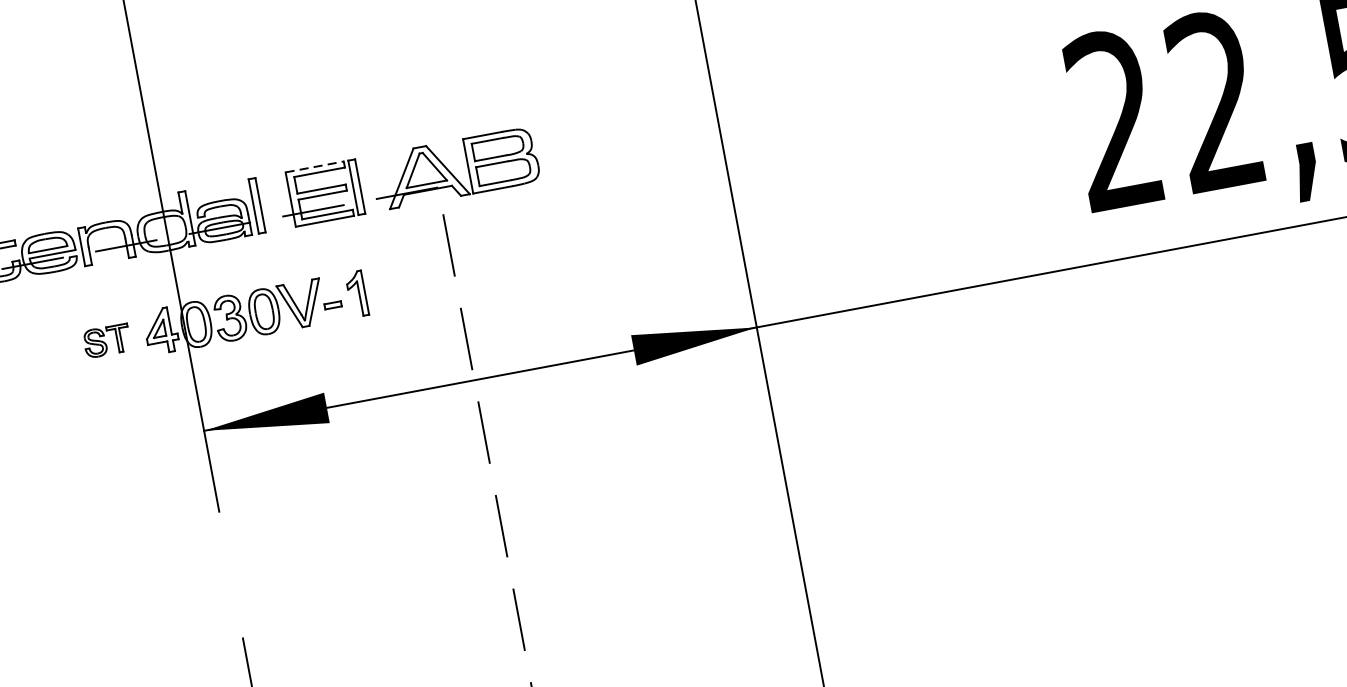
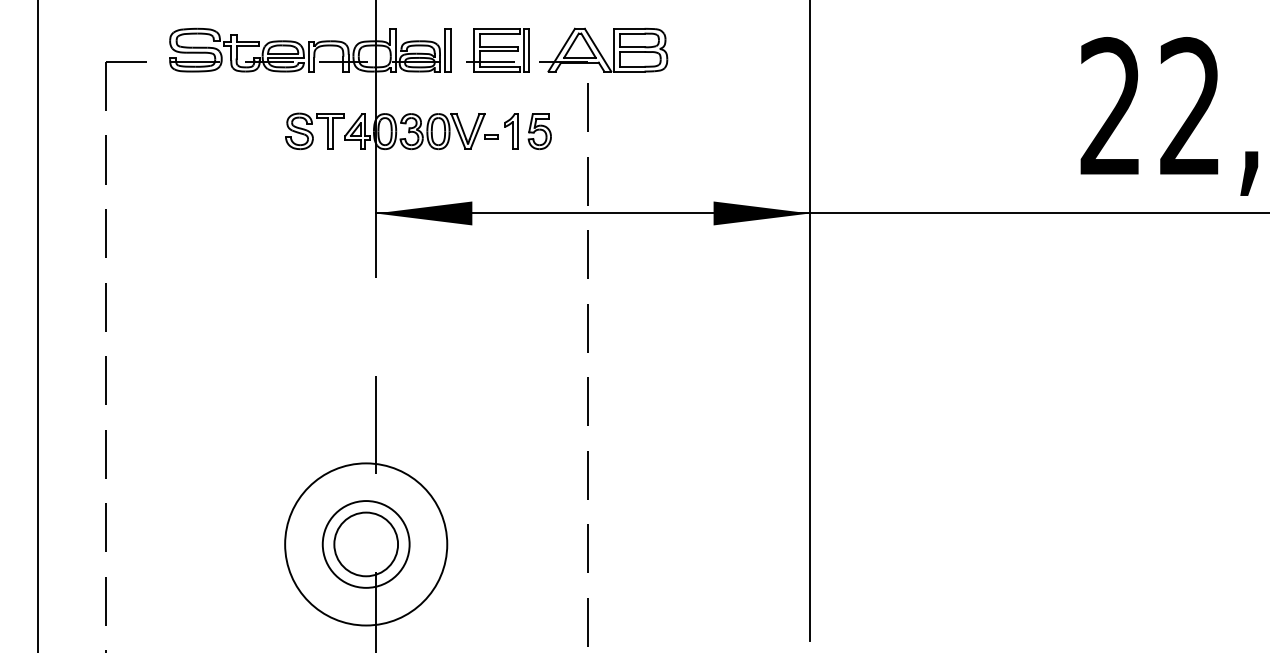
line: (314, 166) -> (497, 28), dashed -> solid
part: (392, 287) -> (539, 131), added
part: (106, 341) -> (314, 131), size x1.67

